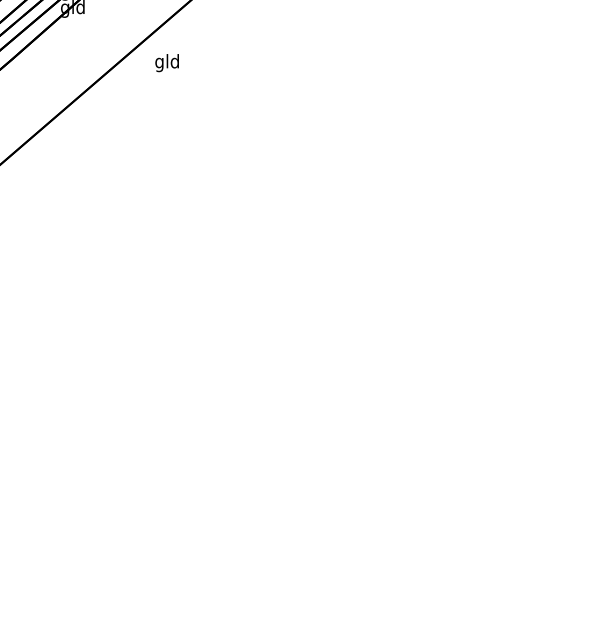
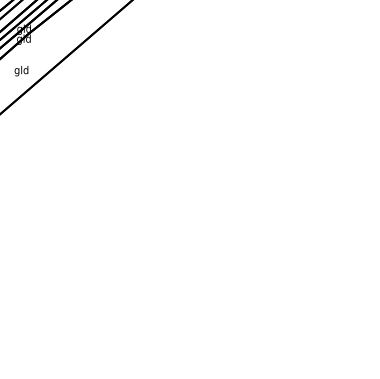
text: (167, 63) -> (21, 71), moved

